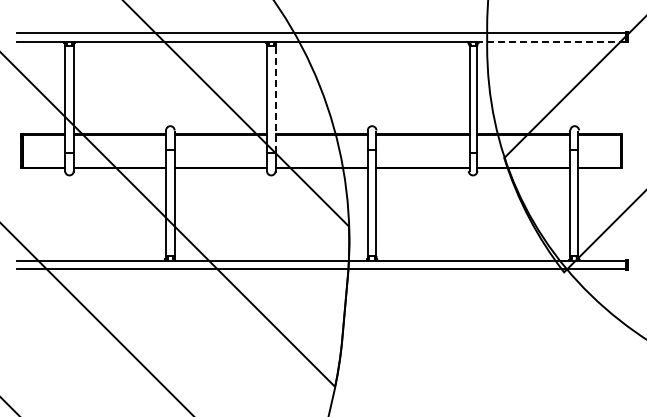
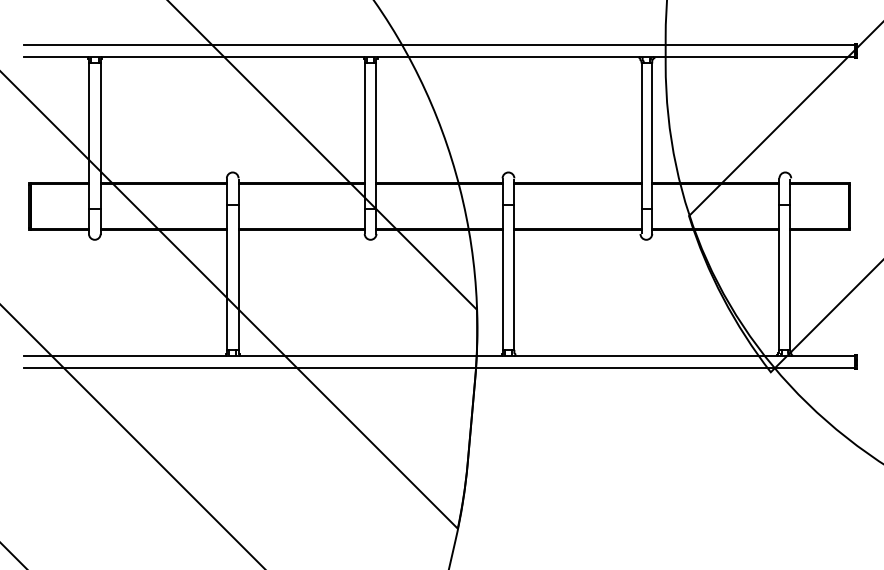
line: (552, 41) -> (754, 56), dashed -> solid
line: (275, 99) -> (376, 136), dashed -> solid

